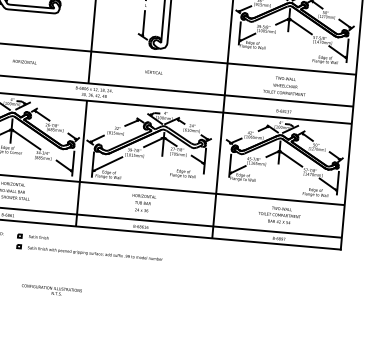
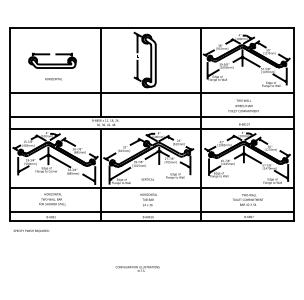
text: (24, 62) -> (53, 79), moved
text: (153, 72) -> (147, 179), moved
part: (89, 246) -> (112, 234), removed
text: (51, 290) -> (137, 268), moved

